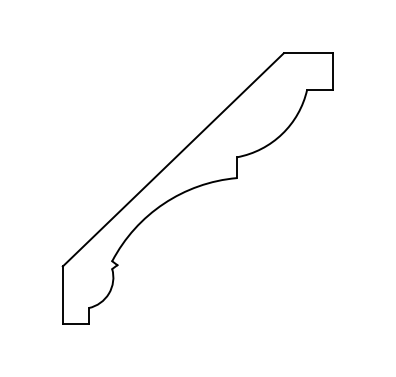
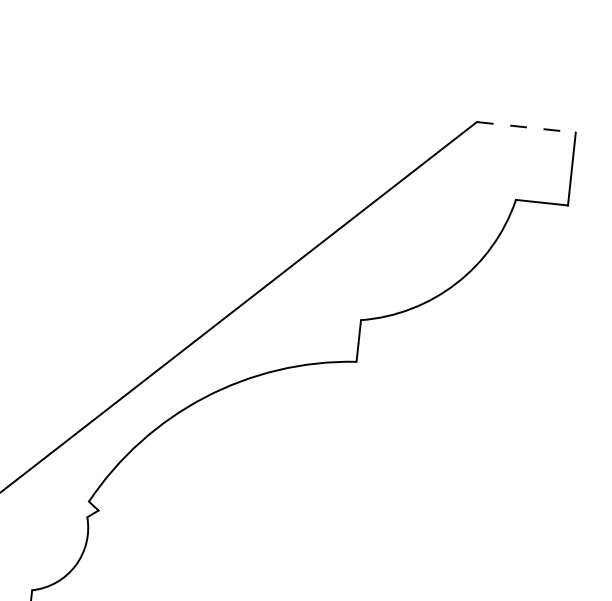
line: (308, 53) -> (526, 127), solid -> dashed

